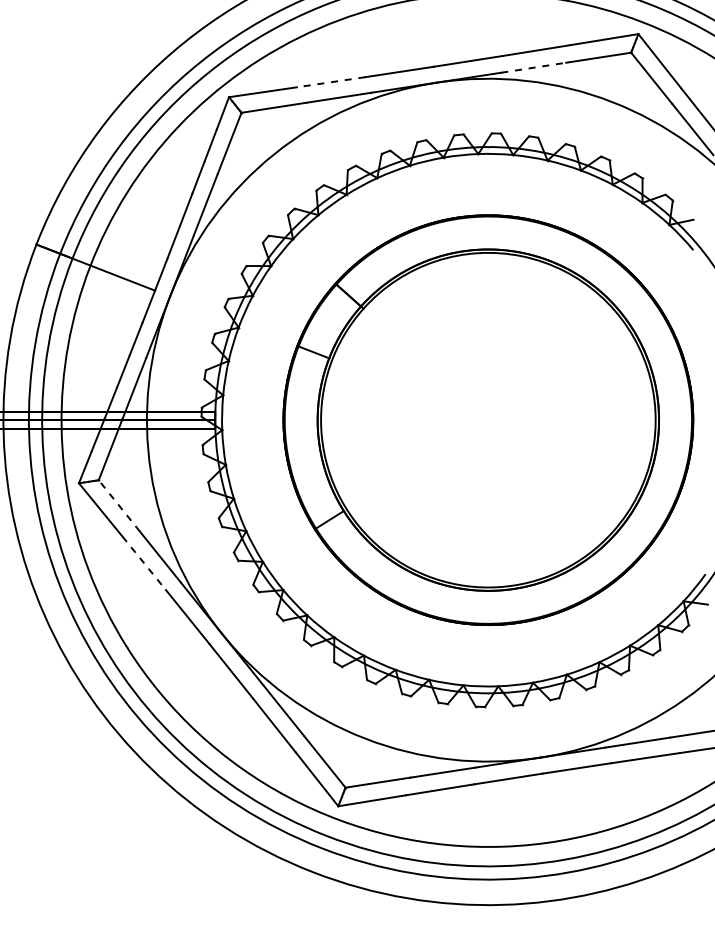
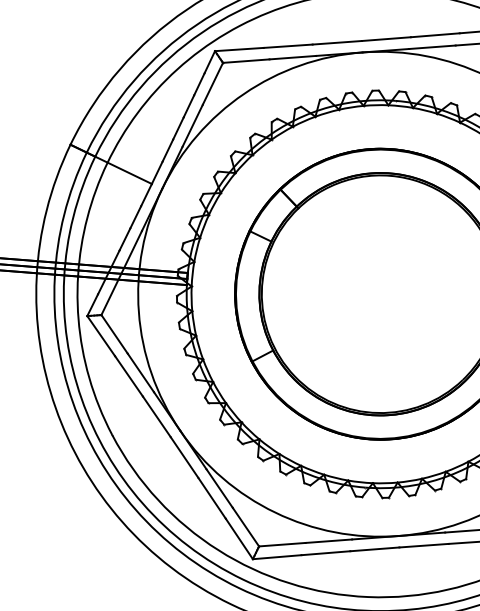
line: (533, 67) -> (432, 47), dashed -> solid
line: (331, 82) -> (288, 46), dashed -> solid
line: (119, 505) -> (114, 334), dashed -> solid
line: (144, 563) -> (129, 376), dashed -> solid

